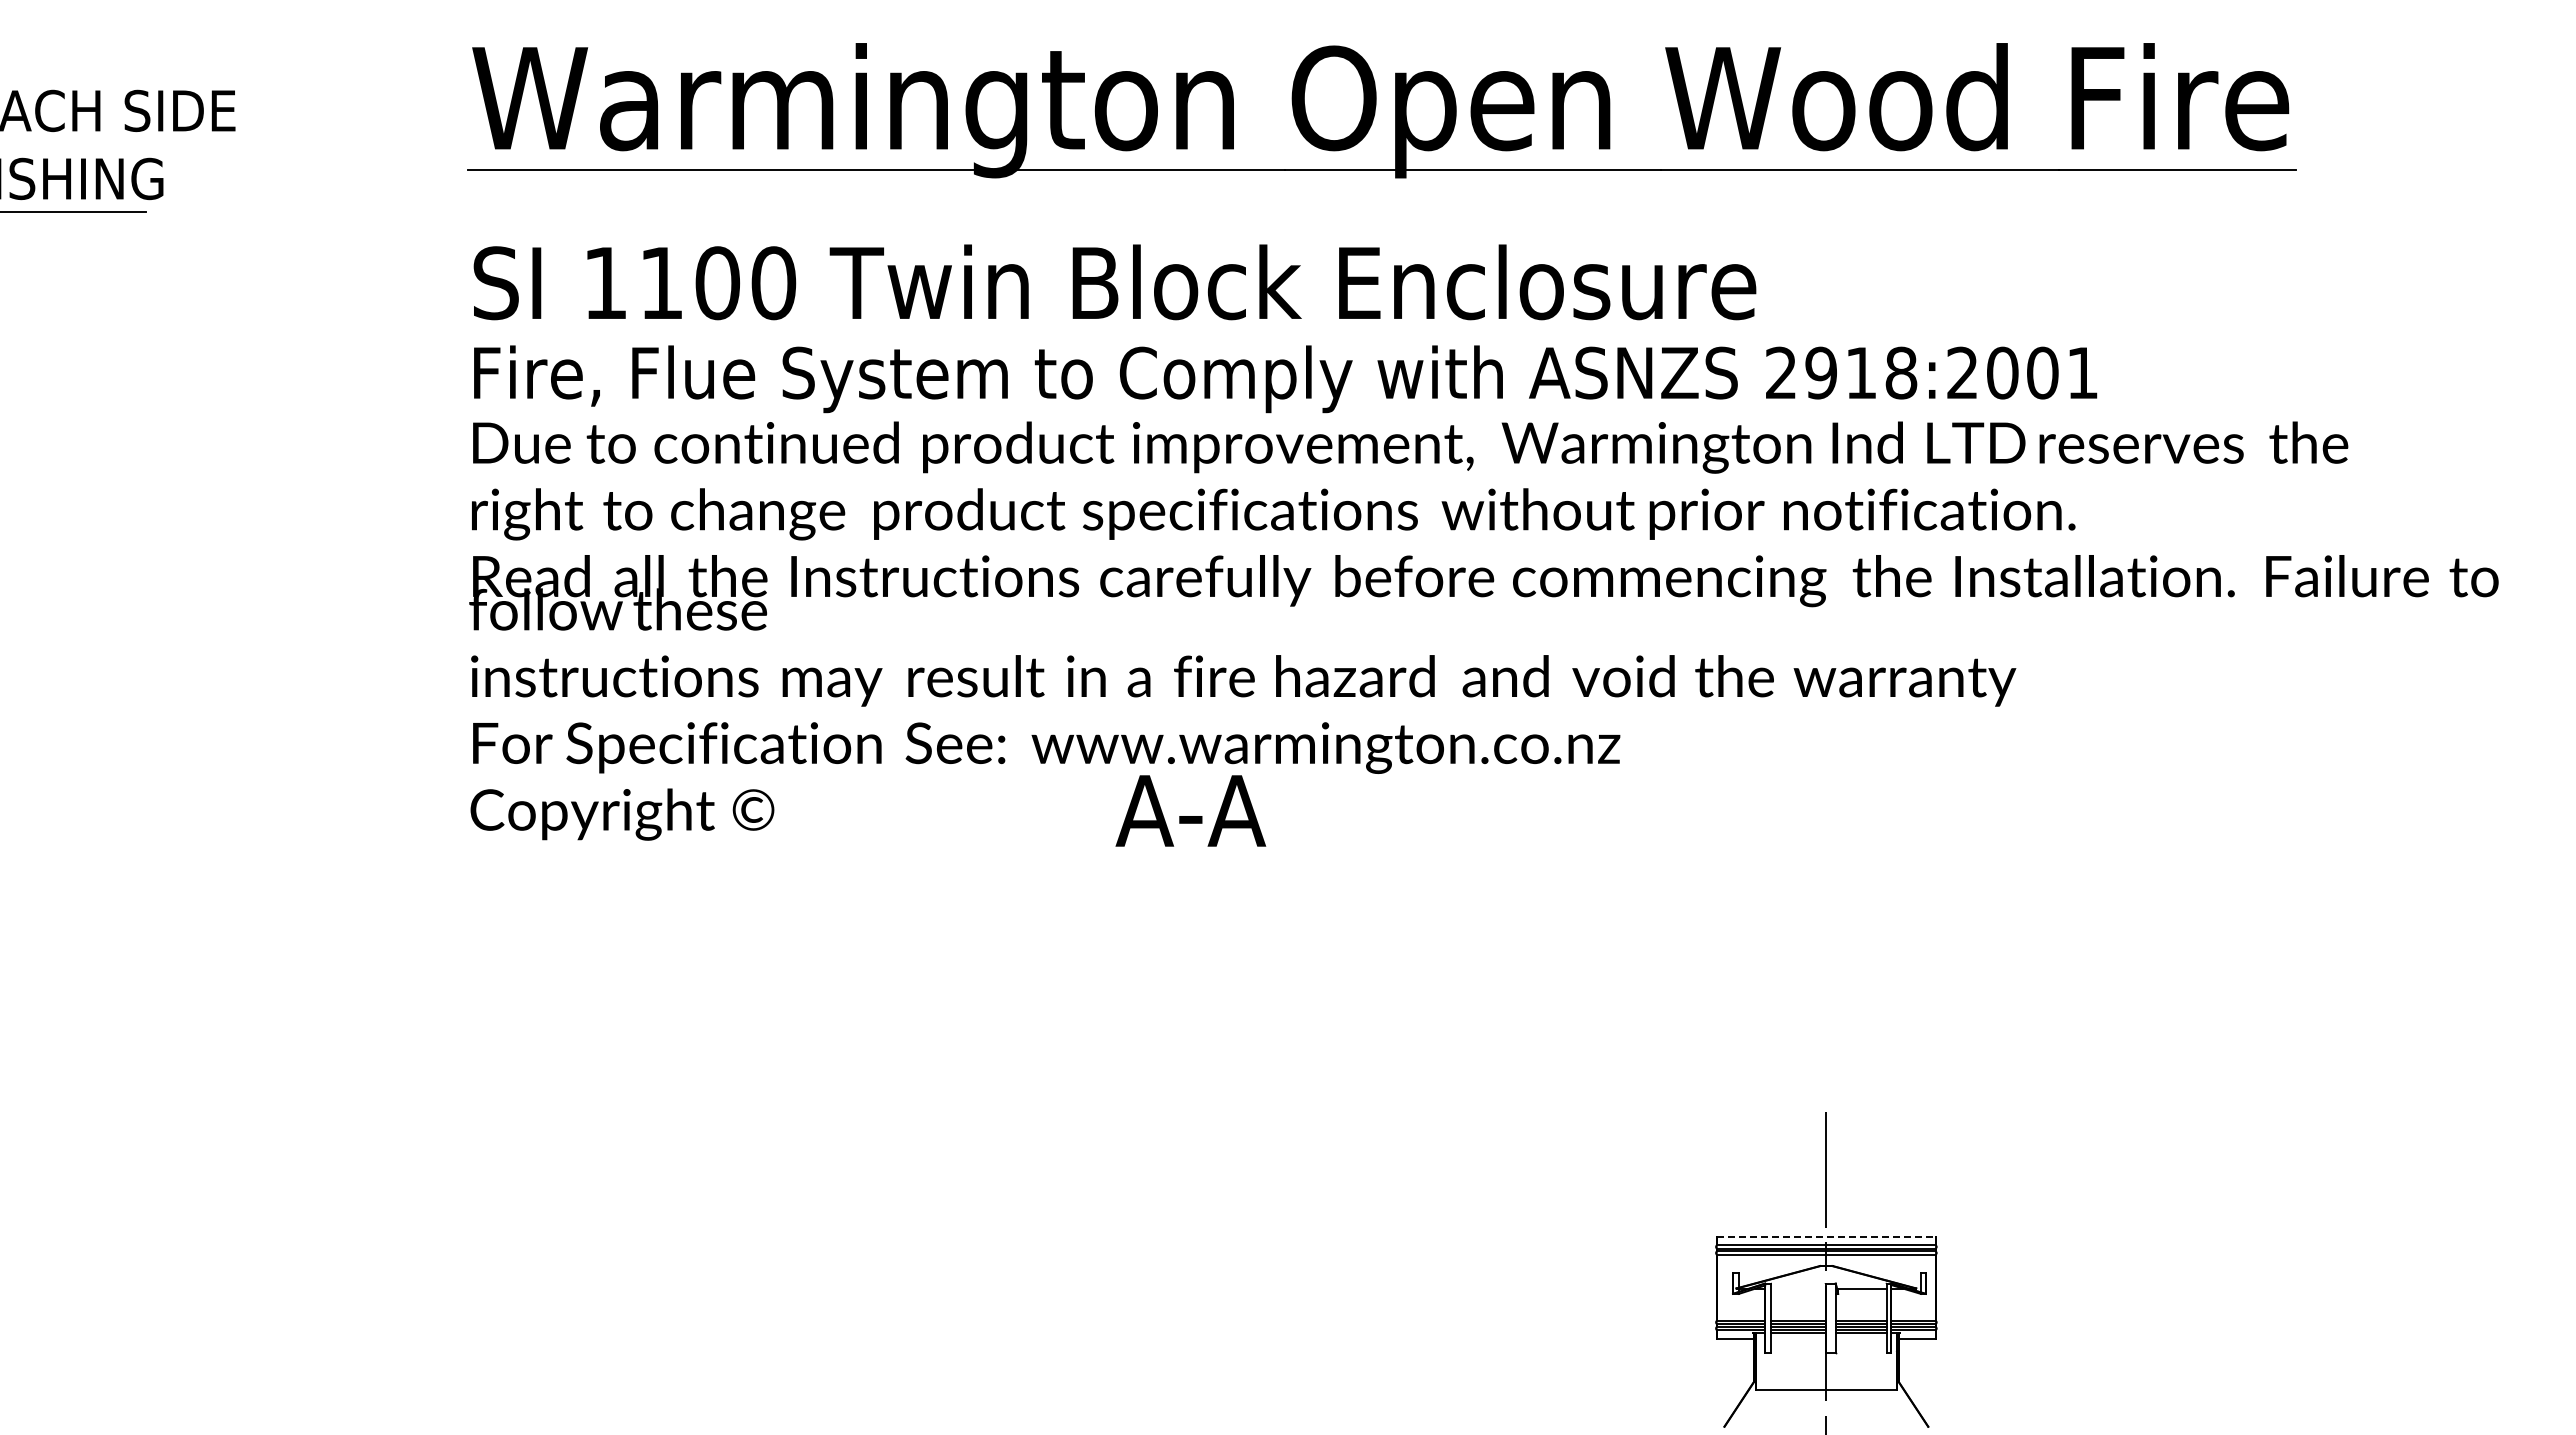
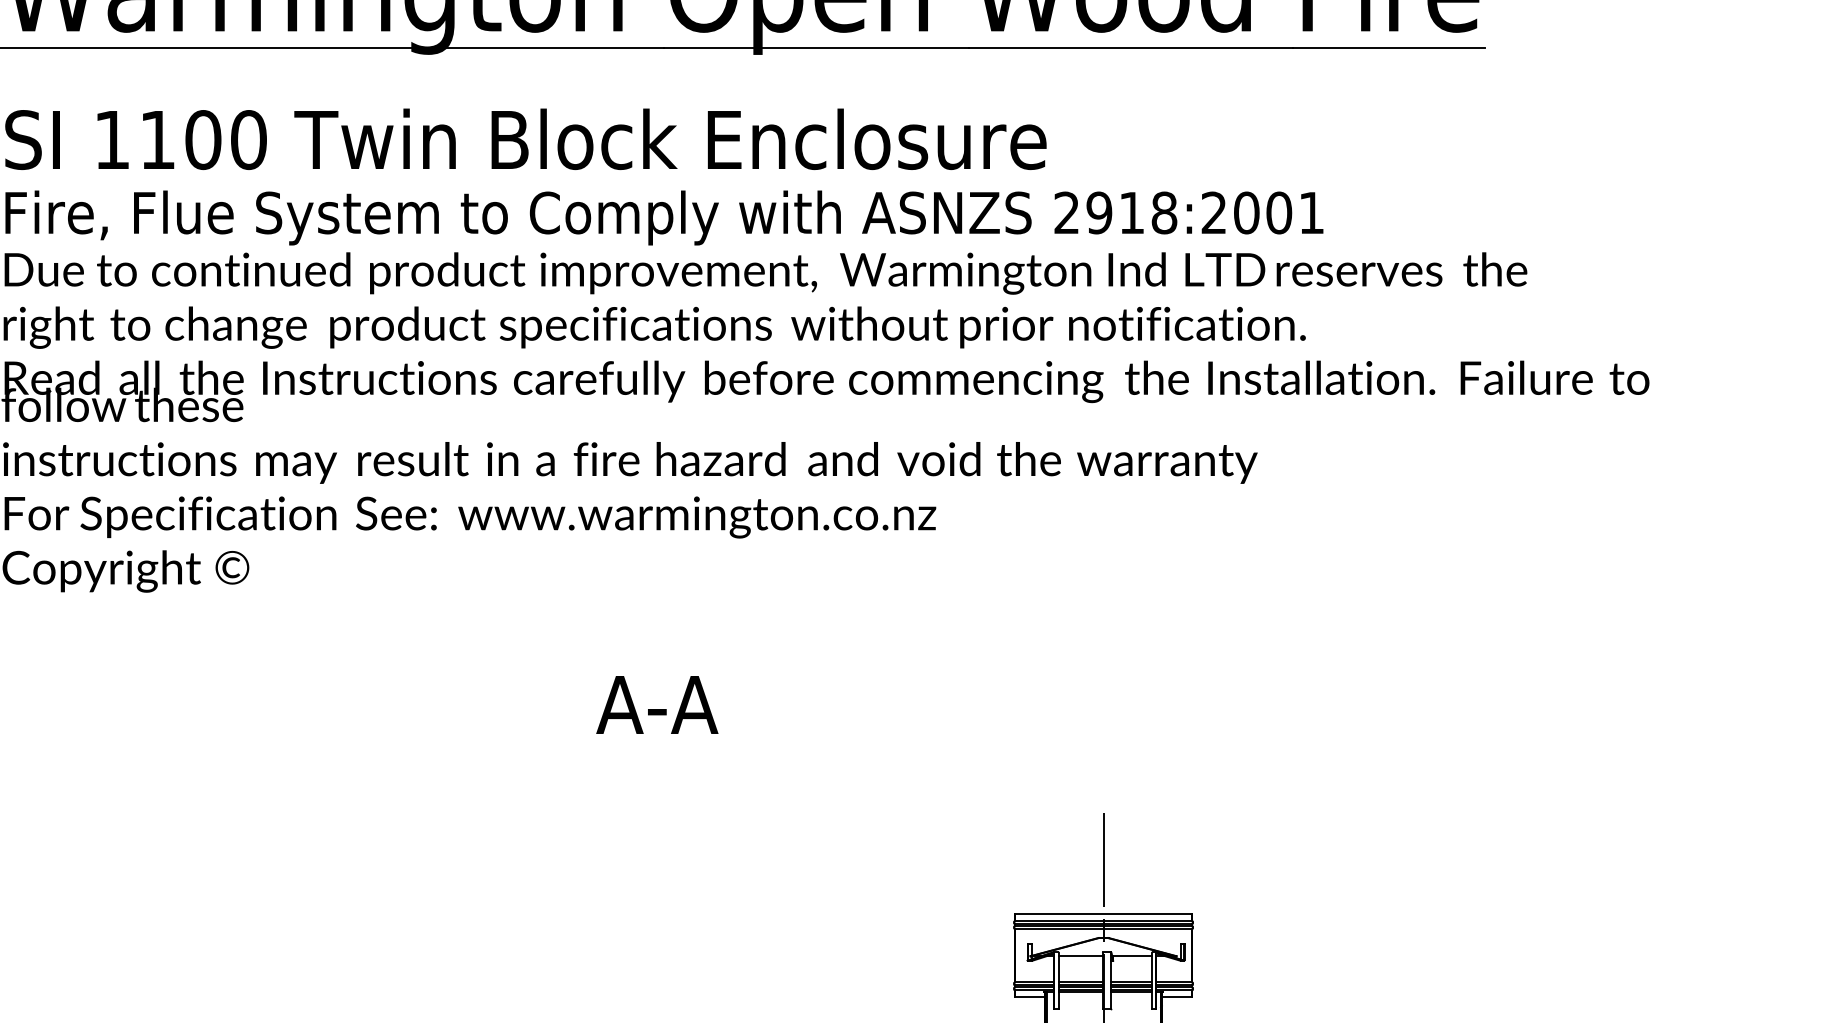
text: (1190, 810) -> (657, 704), moved
line: (1826, 1236) -> (1103, 914), dashed -> solid
line: (1798, 1288) -> (1080, 956), added

